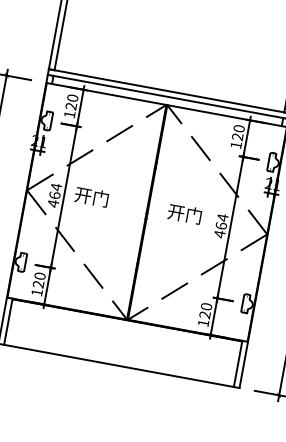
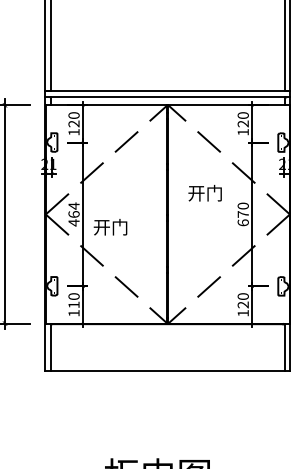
text: (91, 197) -> (110, 227), moved
text: (184, 214) -> (204, 193), moved
text: (220, 225) -> (242, 214), 464 -> 670
text: (38, 283) -> (73, 304), 120 -> 110

